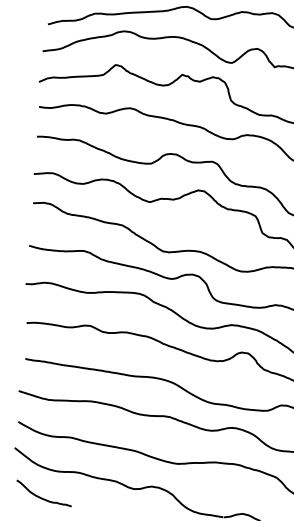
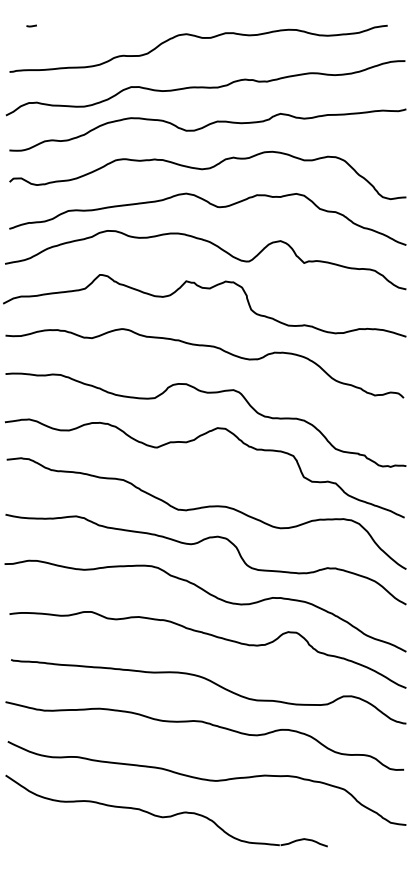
curve: (41, 497) -> (44, 836), removed

